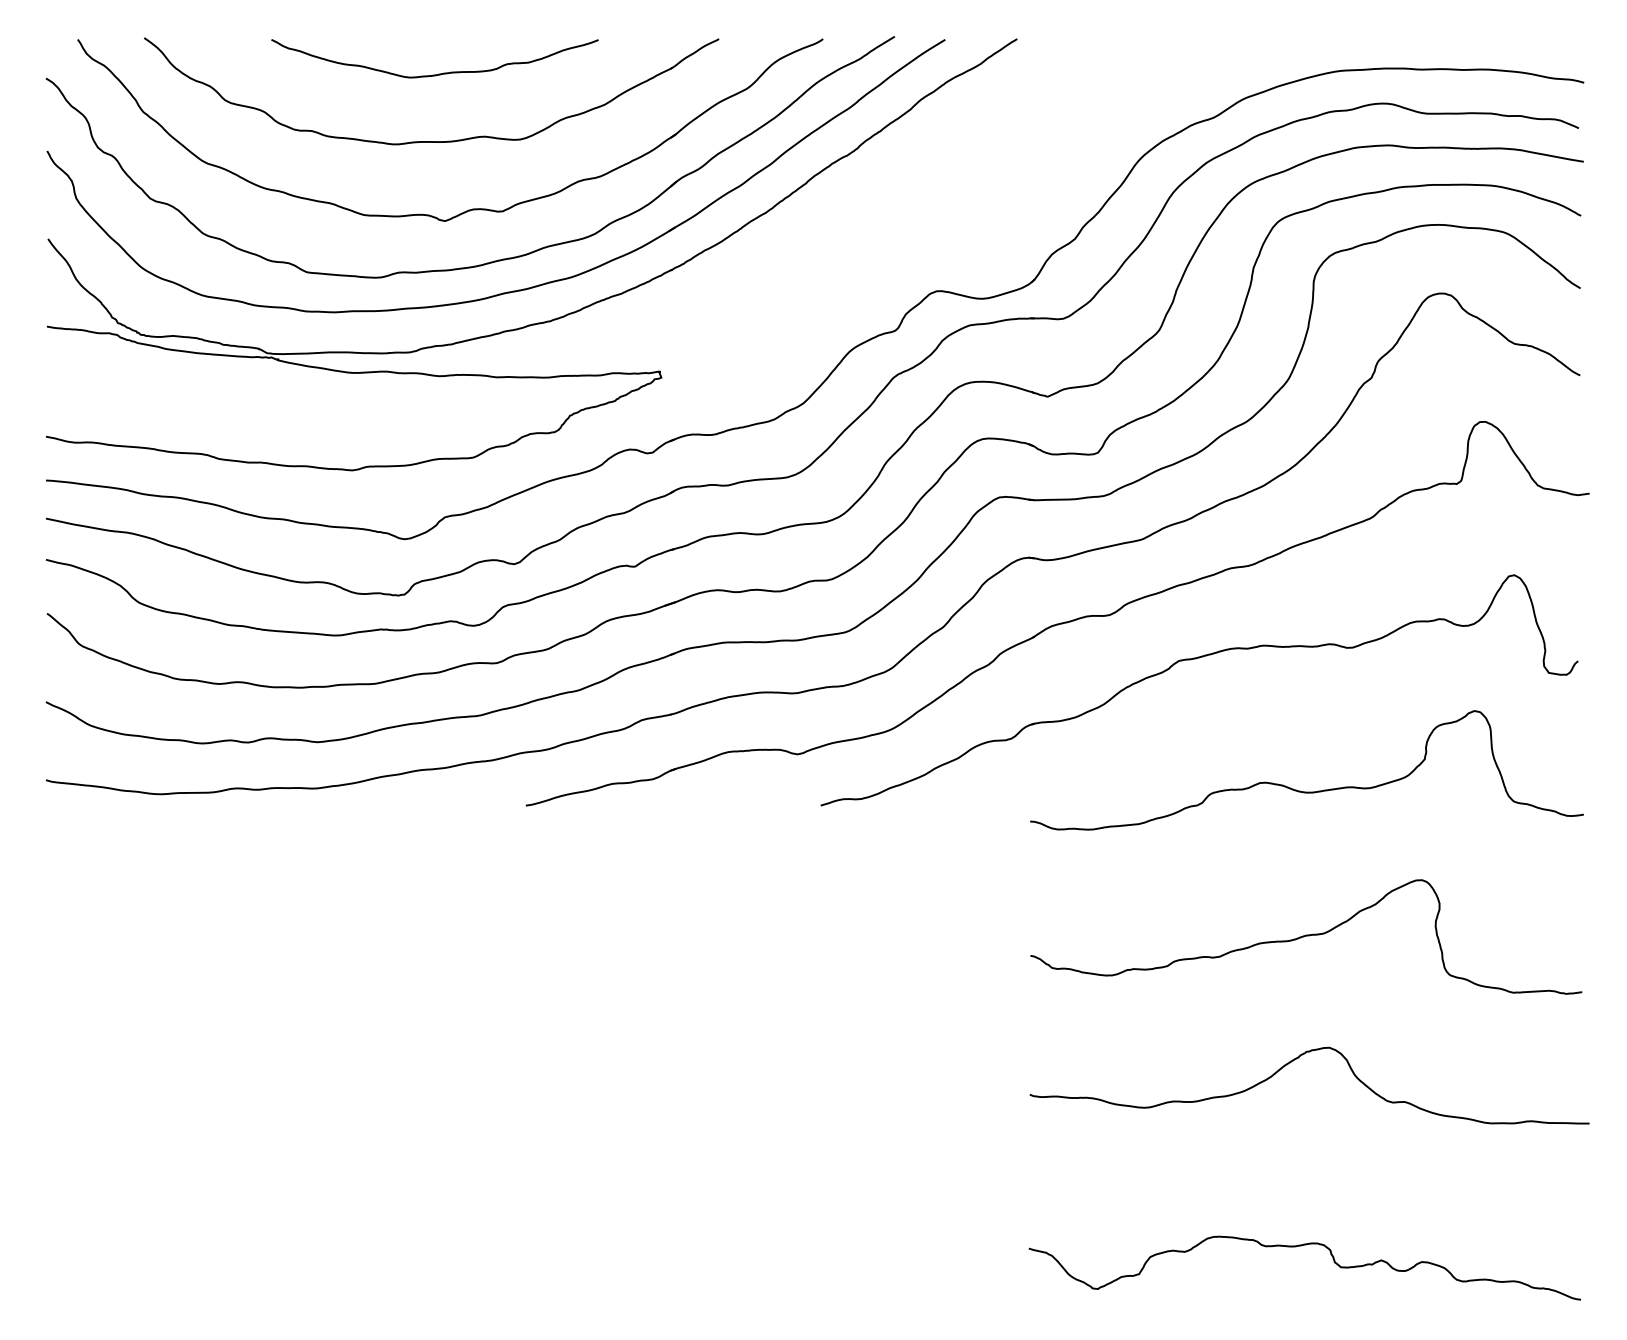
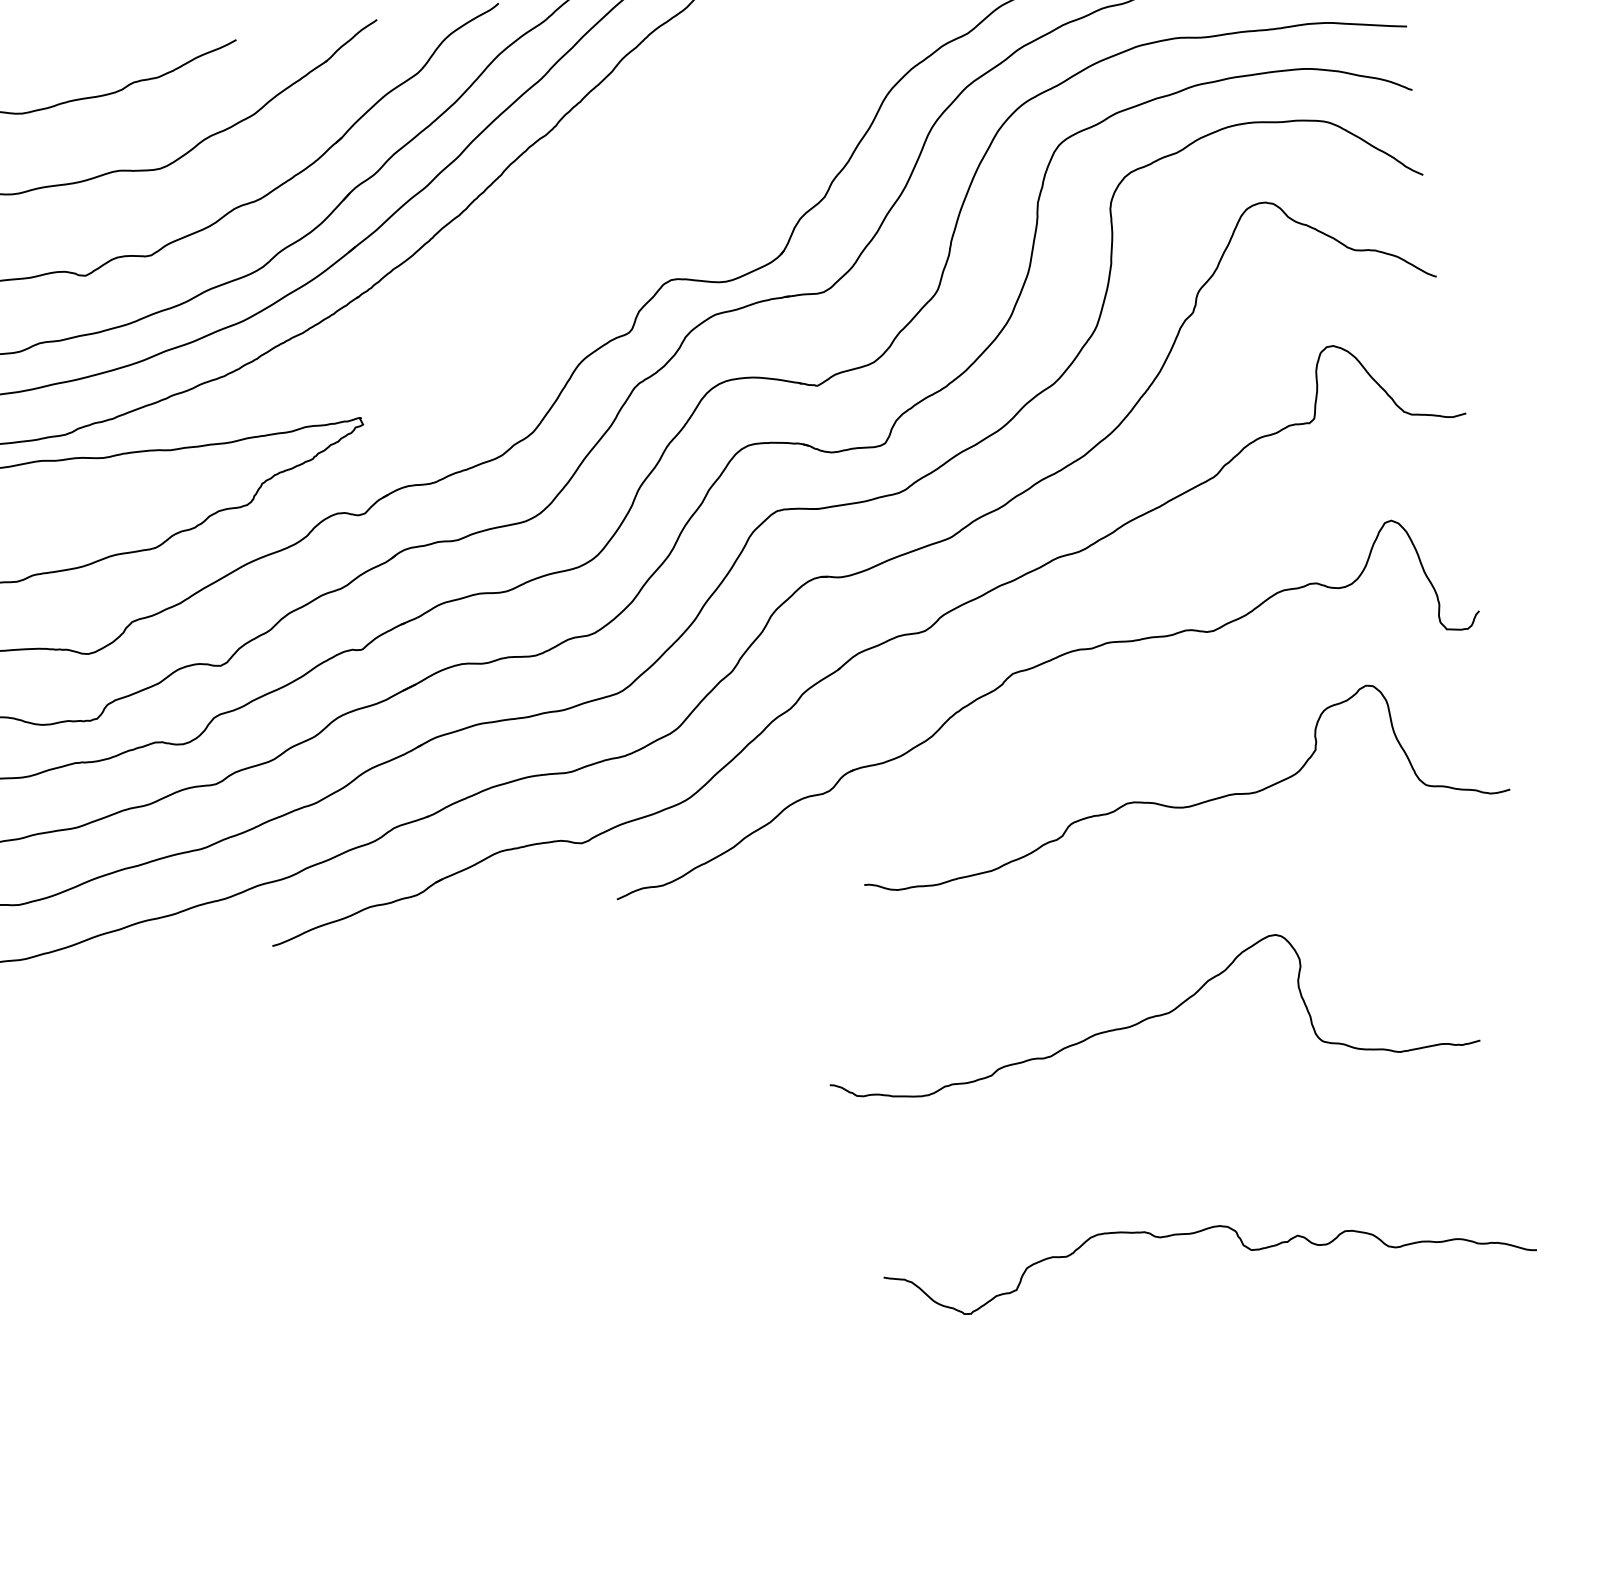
curve: (1306, 936) -> (1149, 1019), moved
curve: (1293, 1061) -> (1209, 1123), removed
curve: (1301, 1246) -> (1201, 1232), moved

